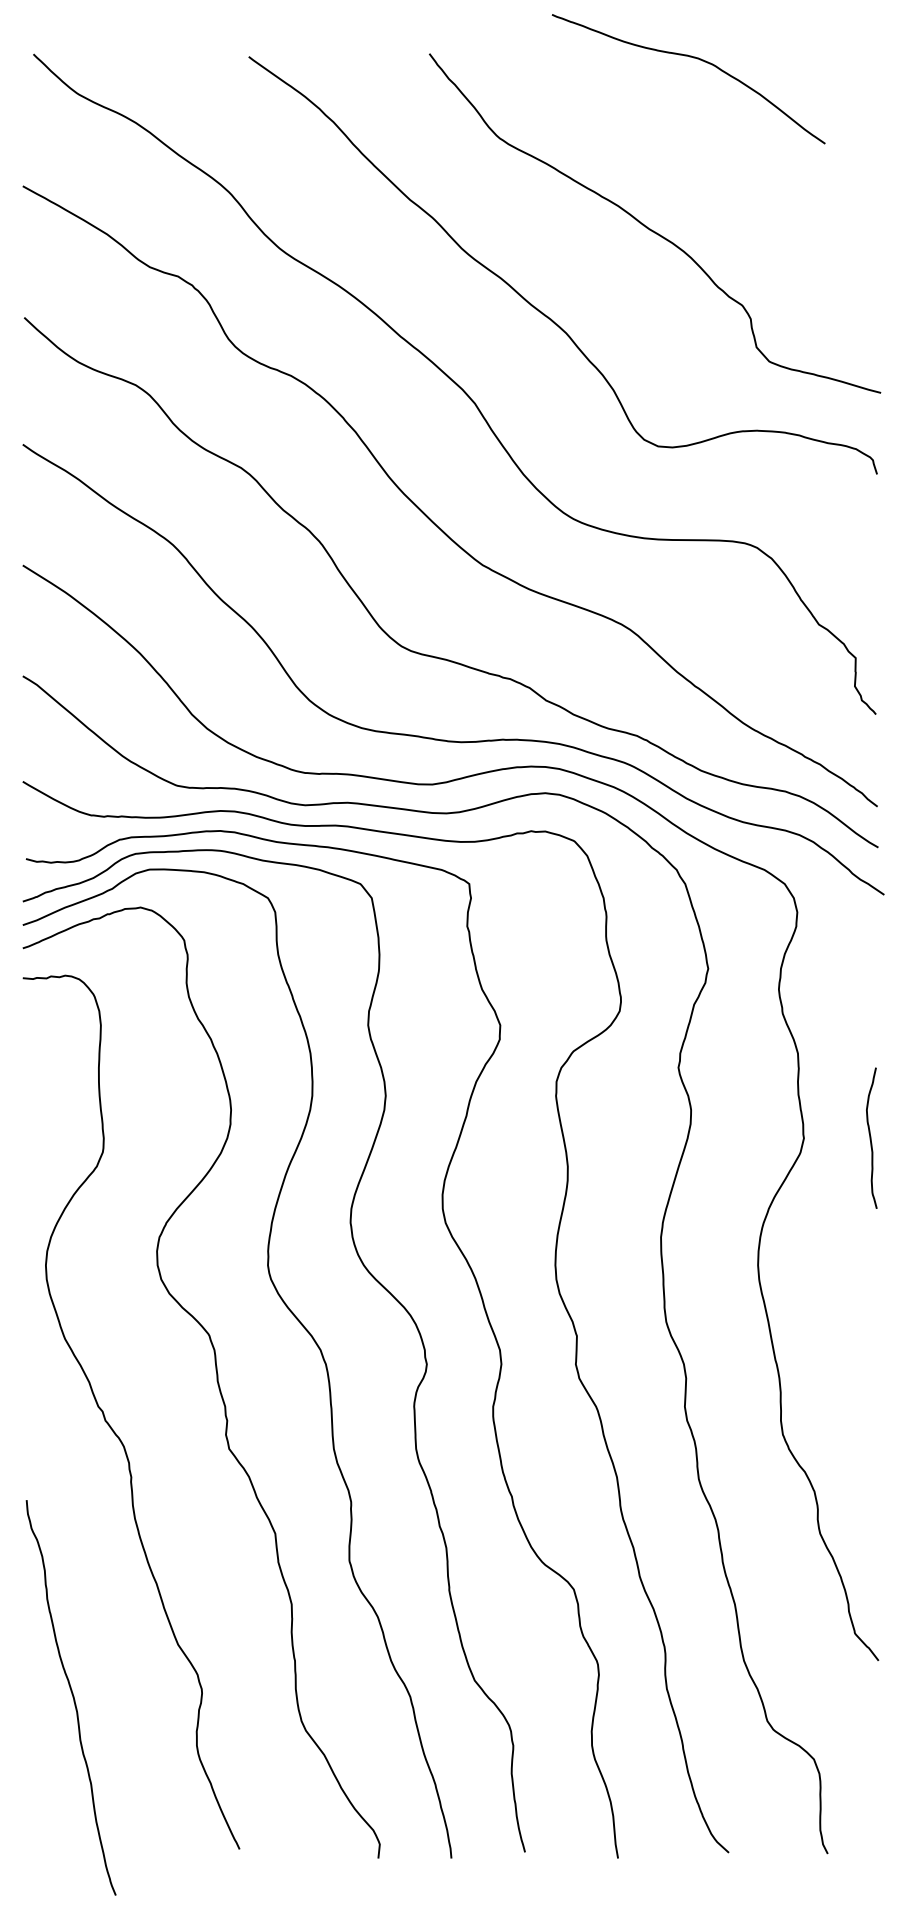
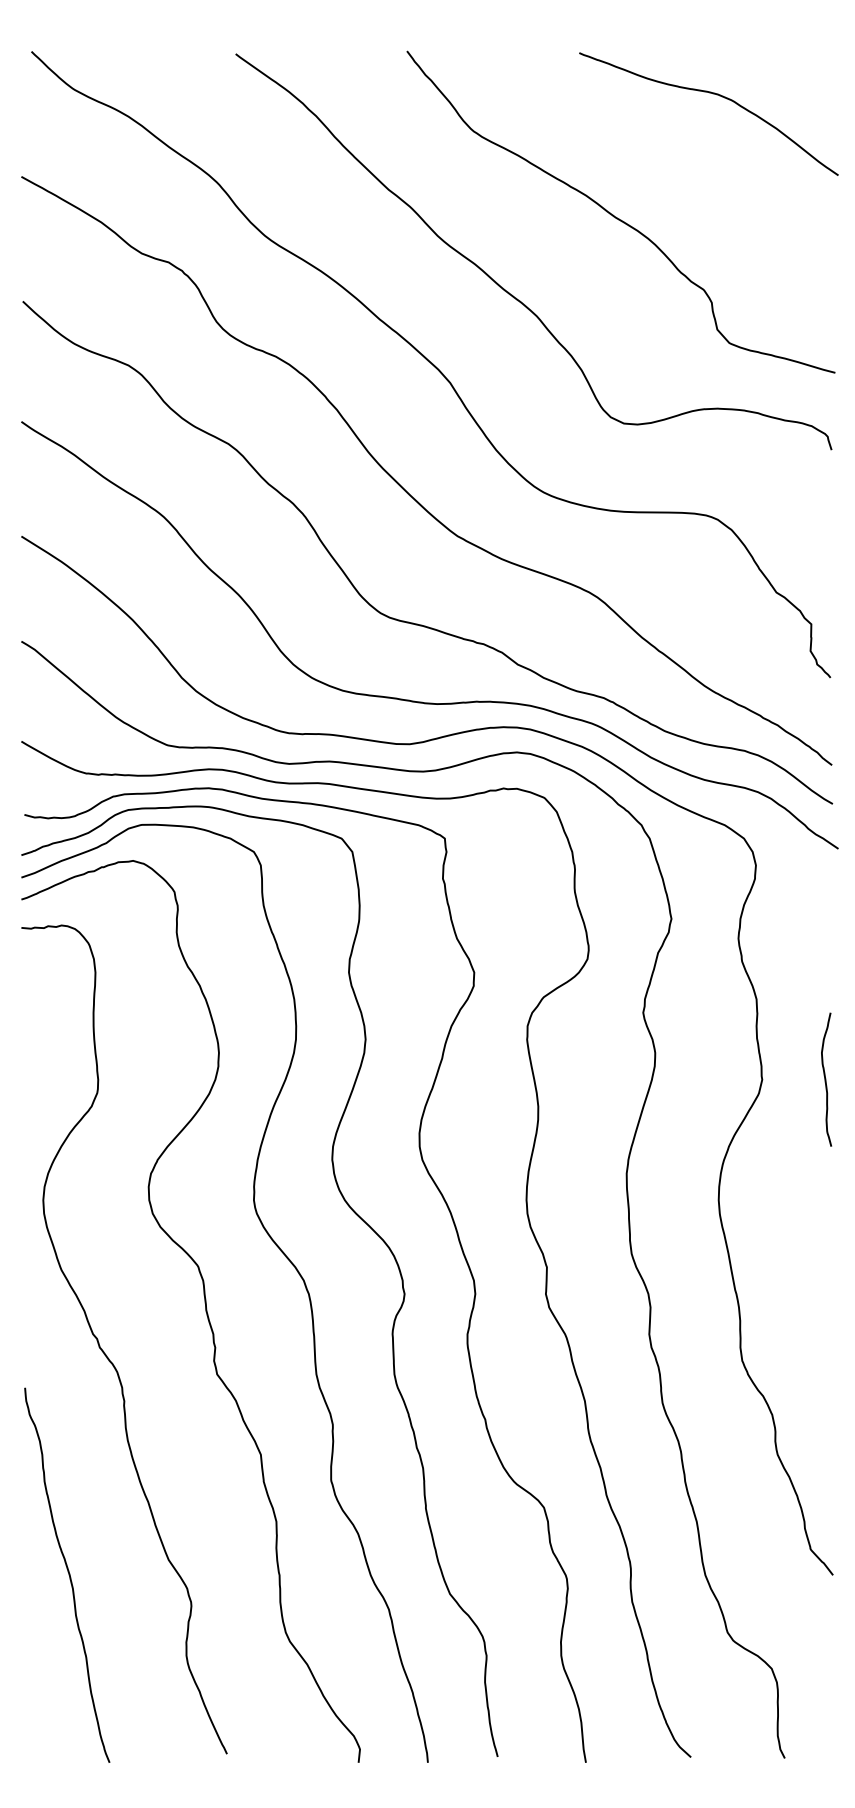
curve: (693, 58) -> (713, 94), moved
curve: (72, 1697) -> (68, 1574), moved

